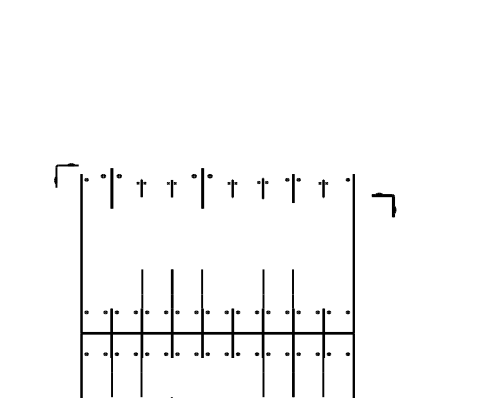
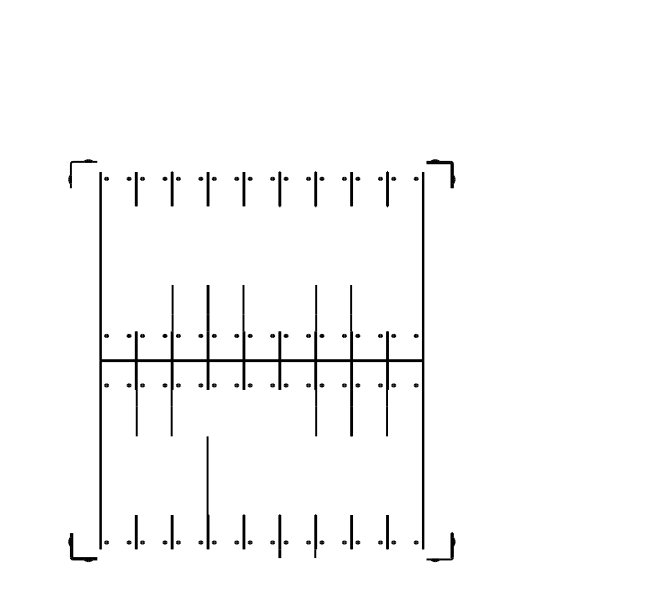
part: (141, 187) -> (171, 188), size x1.67
part: (110, 188) -> (135, 189), size x0.71
part: (171, 188) -> (207, 189), size x1.67
part: (202, 188) -> (243, 189), size x0.71
part: (232, 188) -> (279, 189), size x1.67
part: (262, 188) -> (315, 189), size x1.43
part: (322, 188) -> (386, 189), size x1.67
part: (383, 197) -> (440, 164), moved

